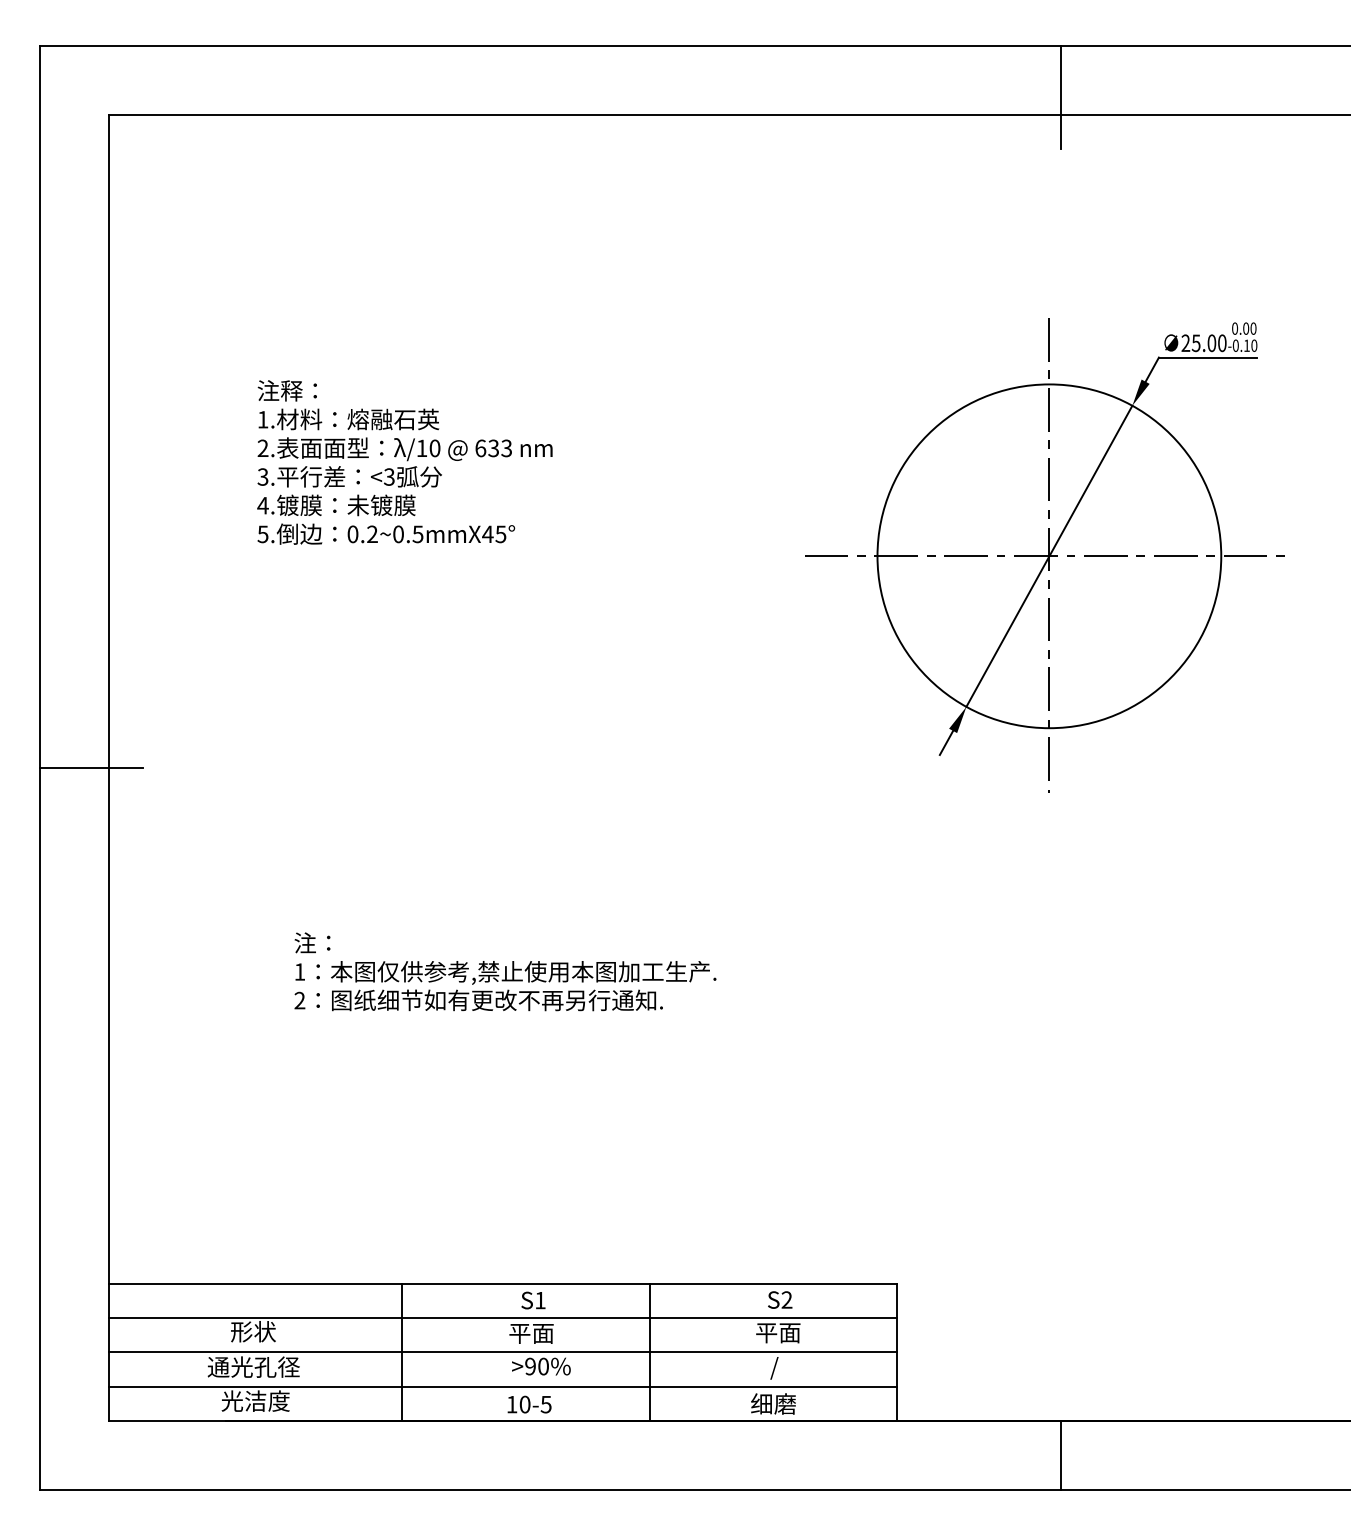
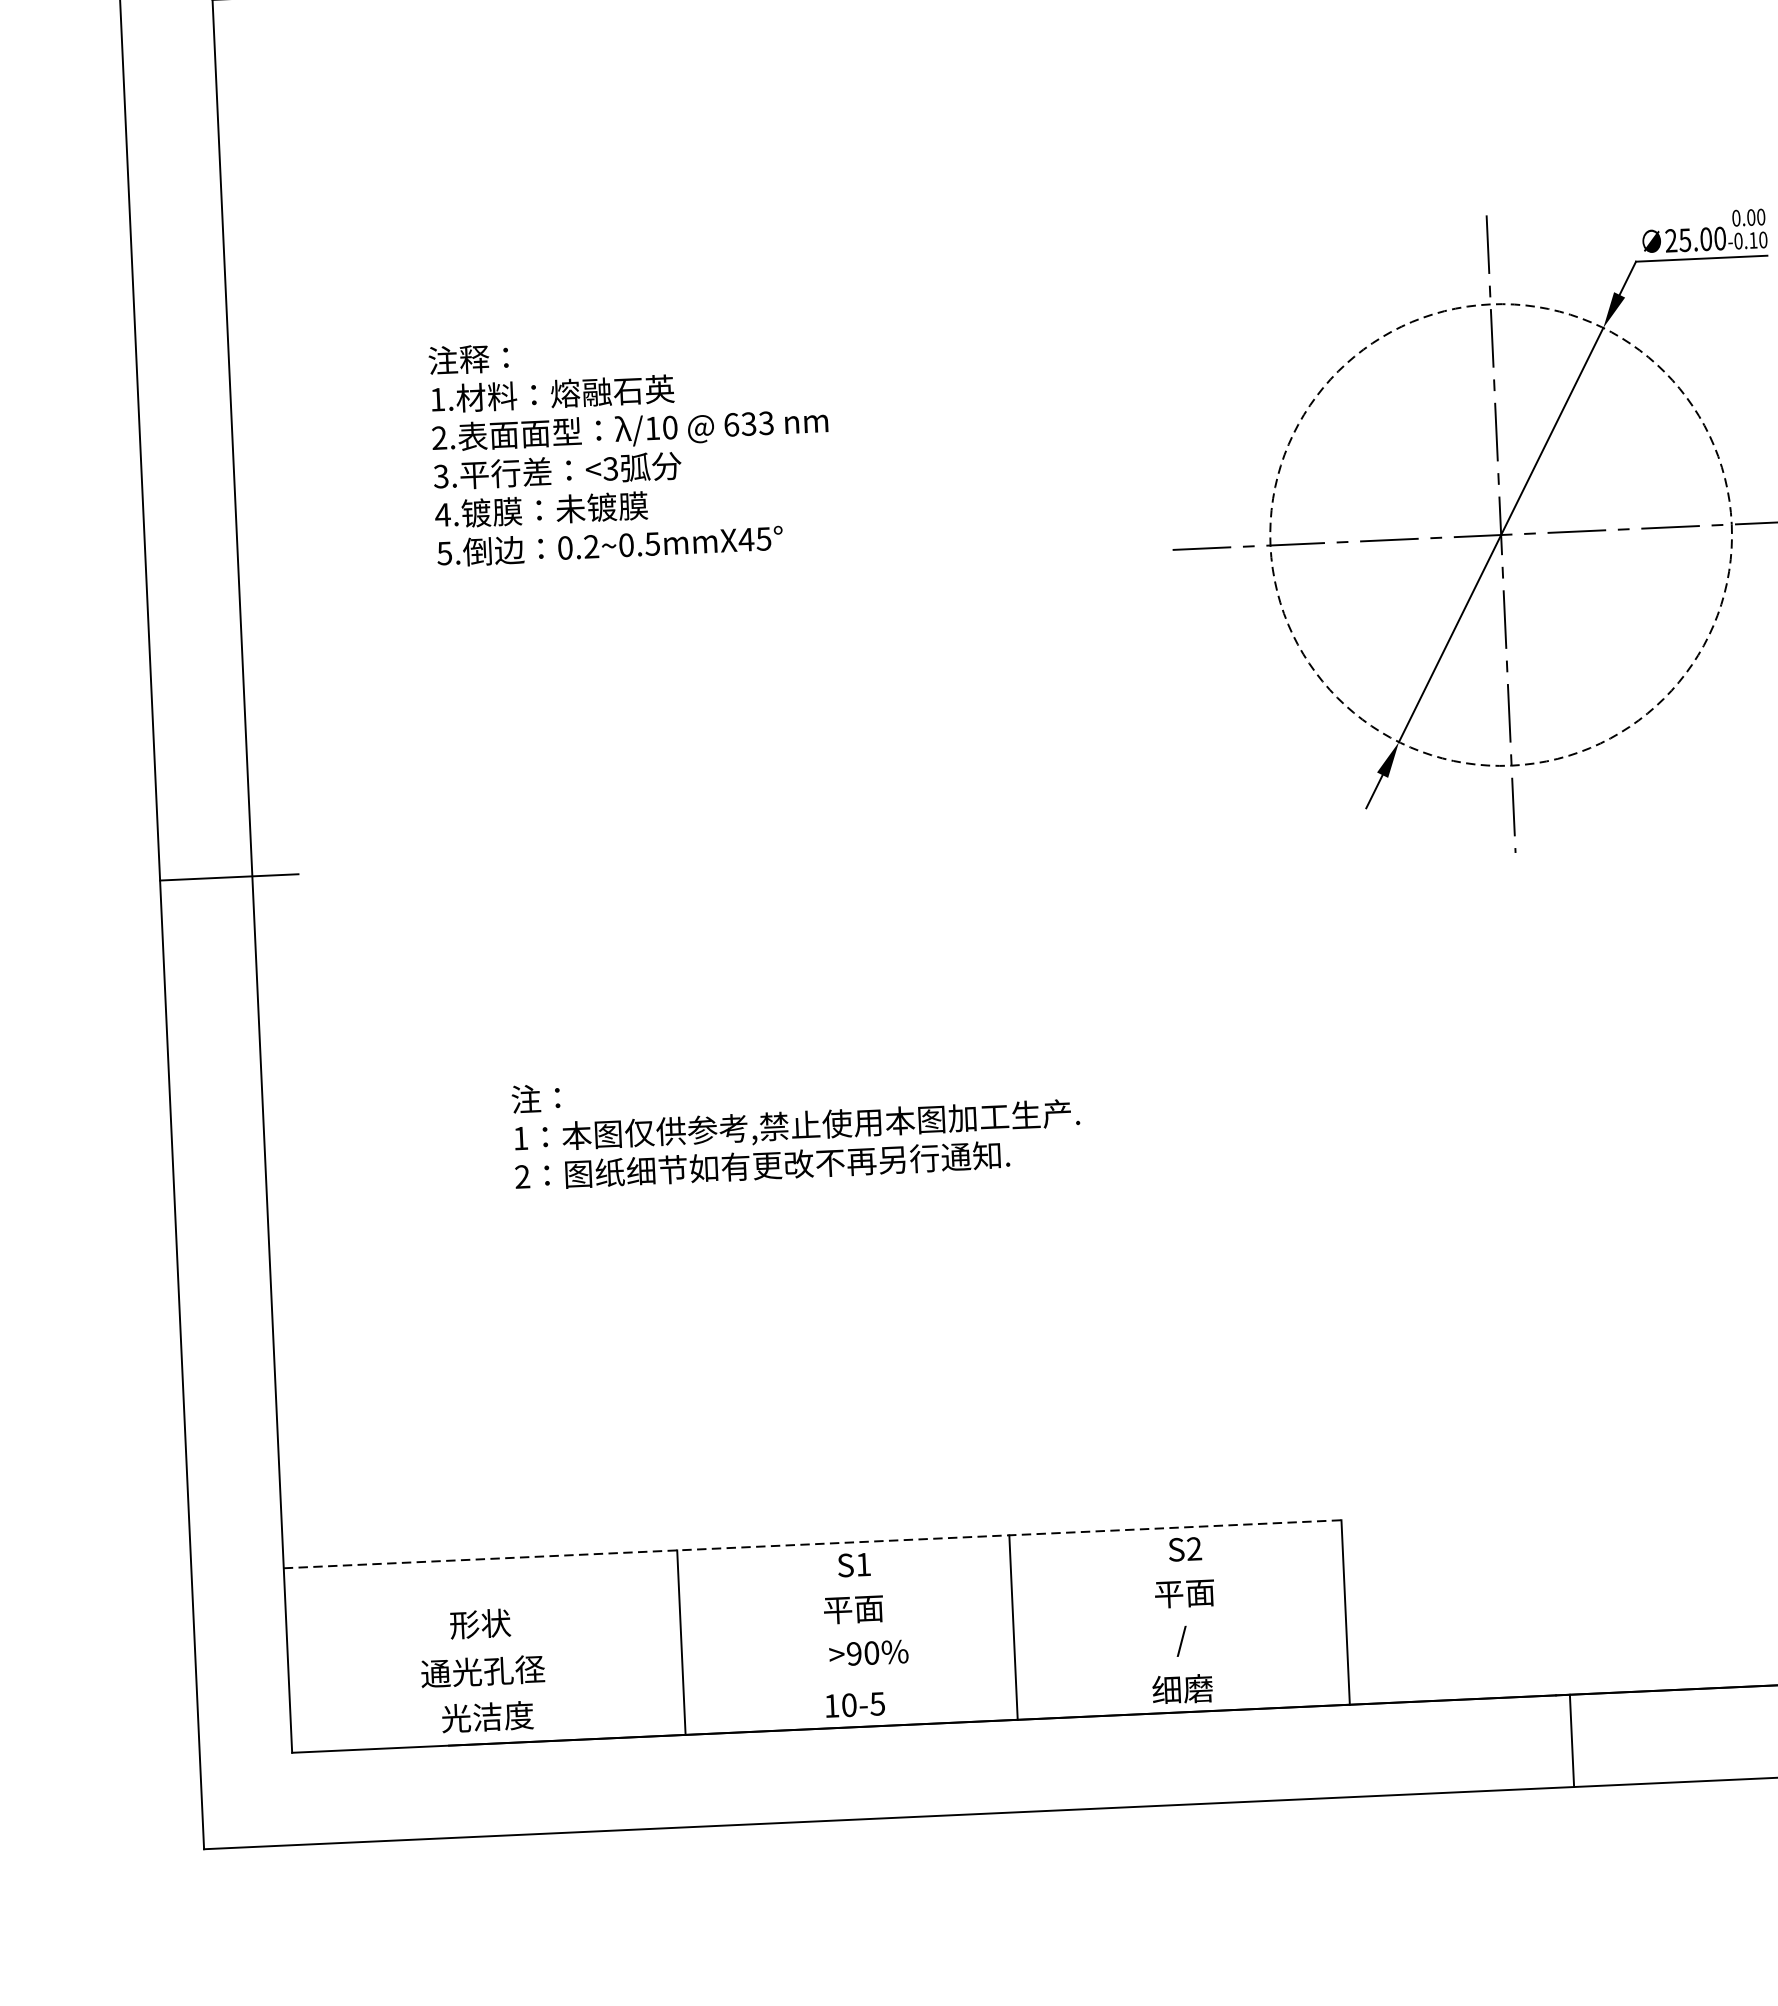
circle: (1049, 556) -> (1501, 535), solid -> dashed
line: (503, 1283) -> (812, 1544), solid -> dashed
line: (503, 1318) -> (815, 1590), removed
line: (503, 1352) -> (817, 1636), removed
line: (503, 1386) -> (819, 1682), removed

